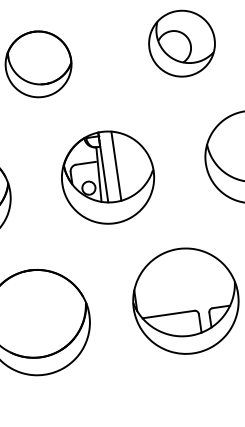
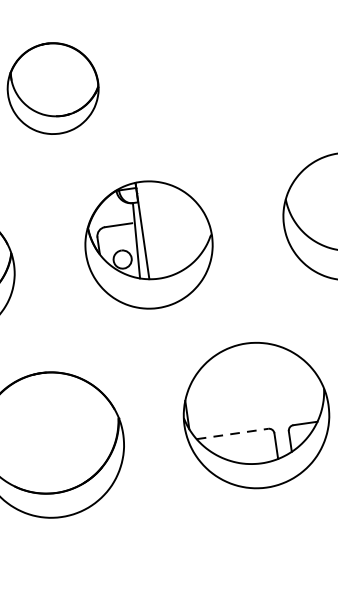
part: (181, 43) -> (250, 59), removed
line: (116, 165) -> (160, 228), removed
line: (169, 314) -> (233, 433), solid -> dashed

